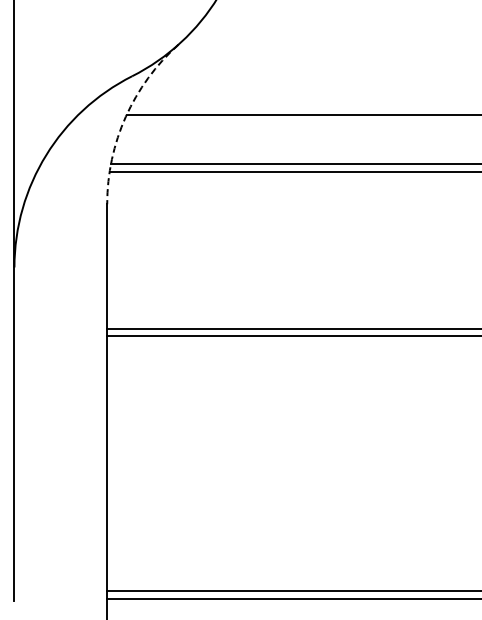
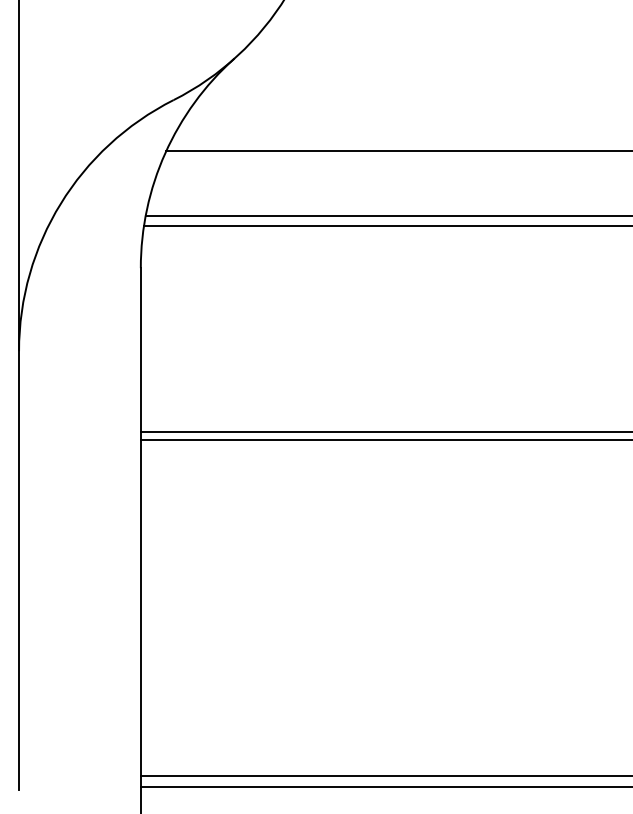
arc: (125, 116) -> (164, 152), dashed -> solid

